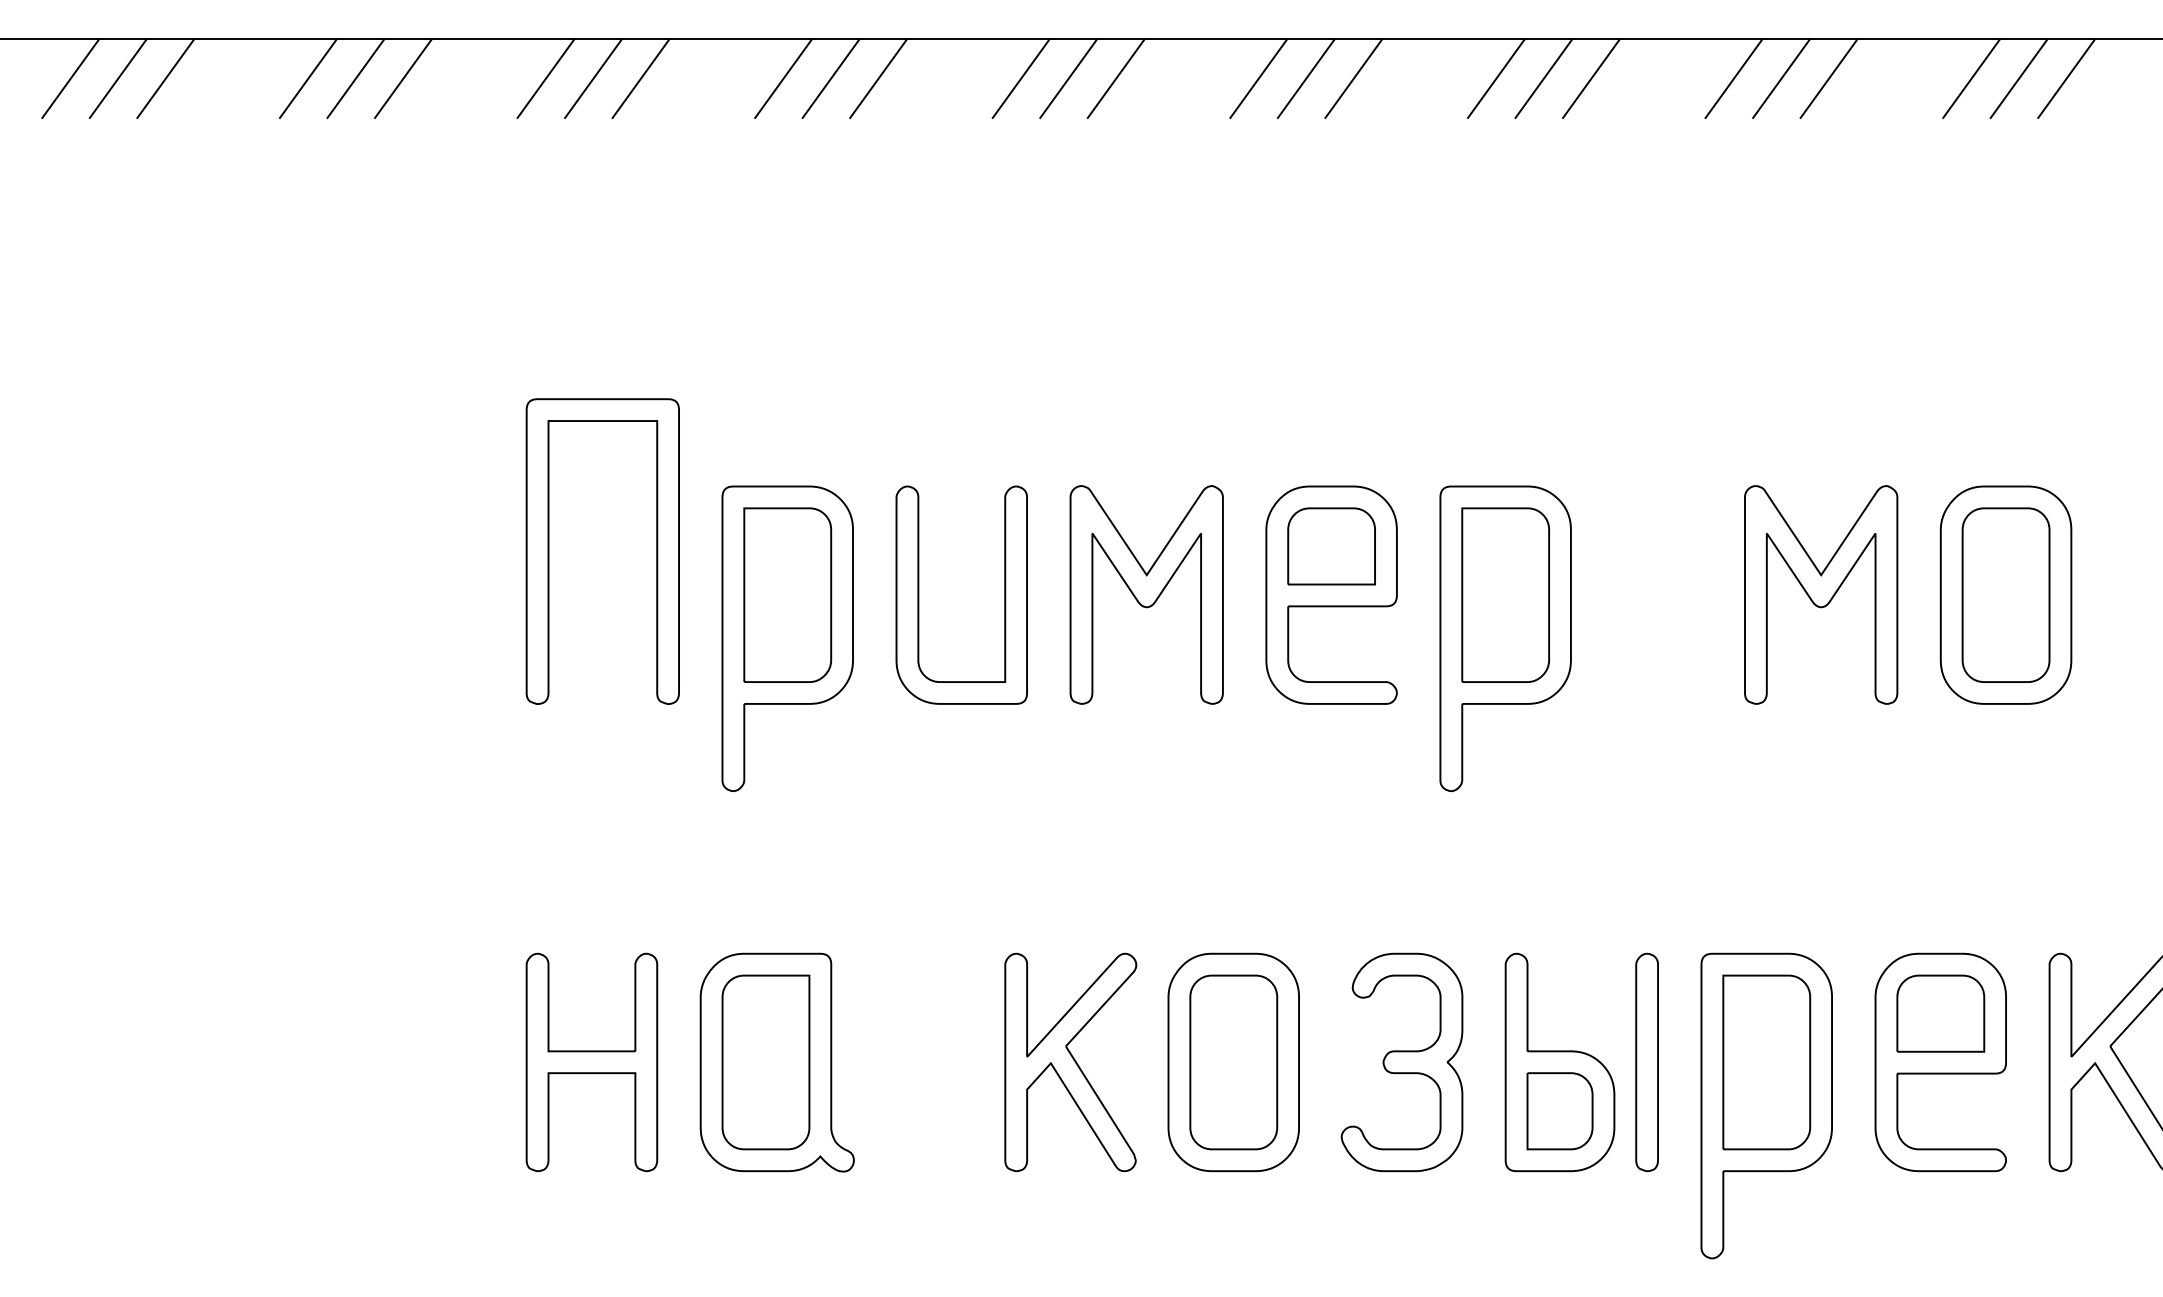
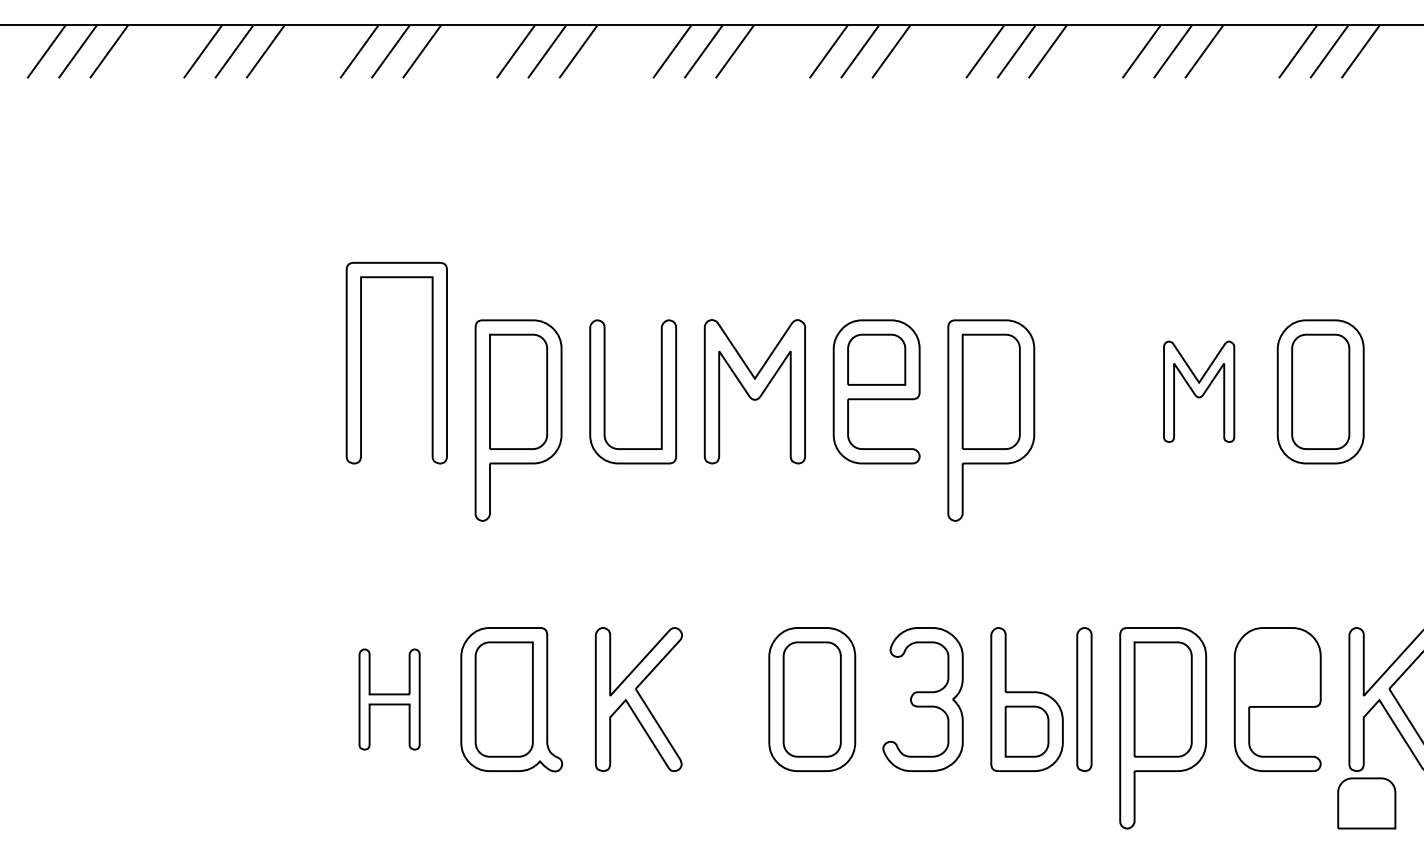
part: (1821, 594) -> (1199, 391), size x0.7
part: (1940, 1013) -> (1366, 803), moved
part: (591, 1062) -> (389, 699), size x0.7
part: (1070, 1062) -> (638, 699), moved

